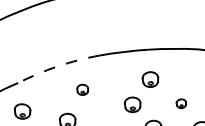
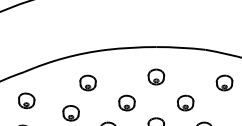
arc: (57, 66) -> (64, 58), dashed -> solid
part: (82, 89) -> (87, 82), size x1.43
part: (181, 103) -> (185, 102), size x1.67
part: (132, 104) -> (126, 102), moved

